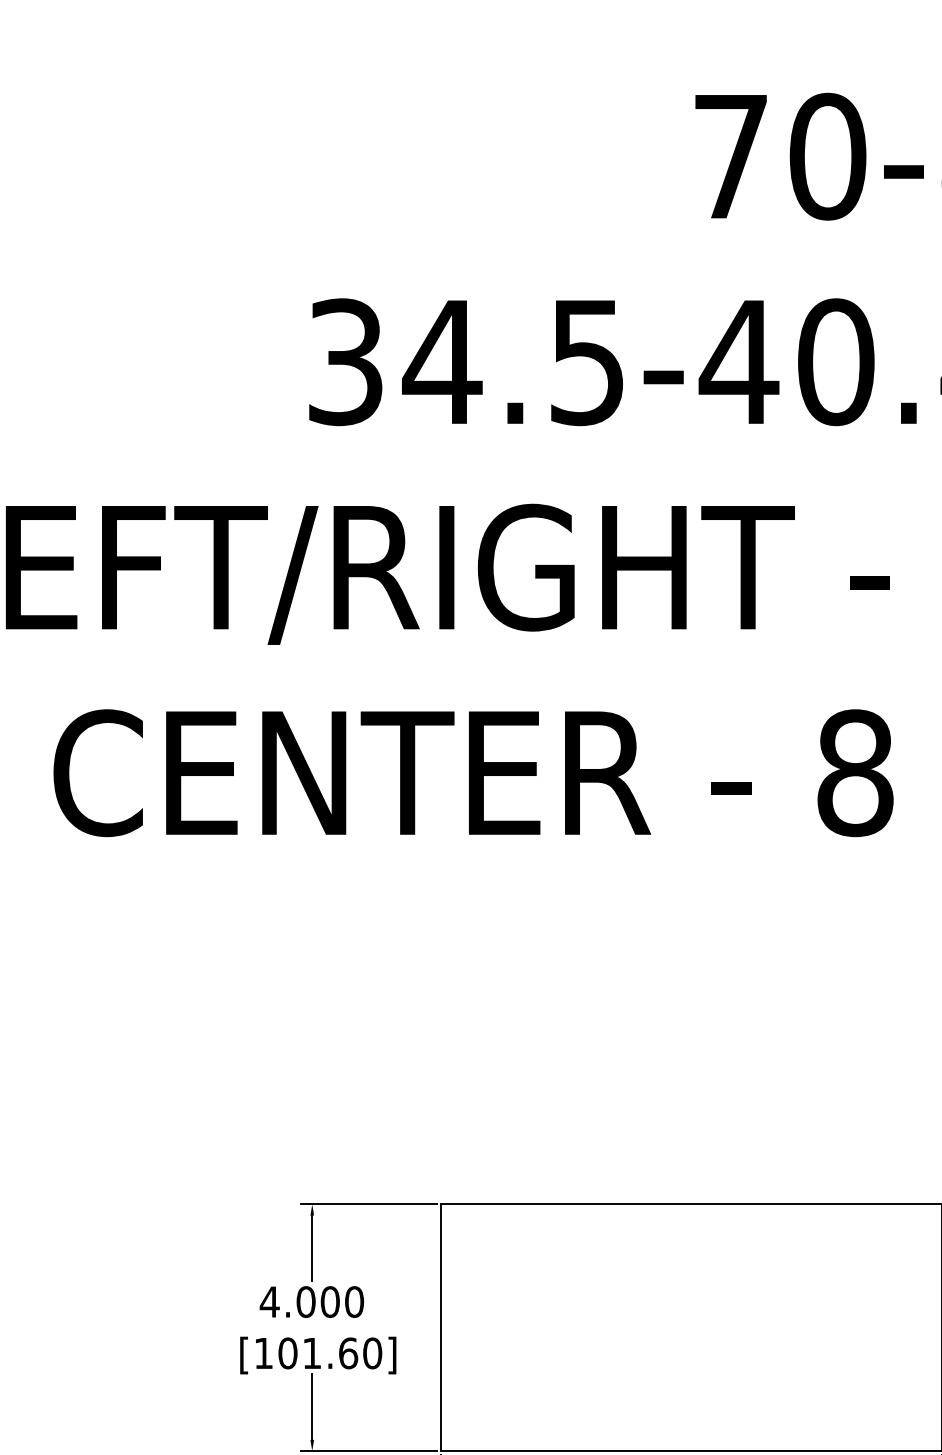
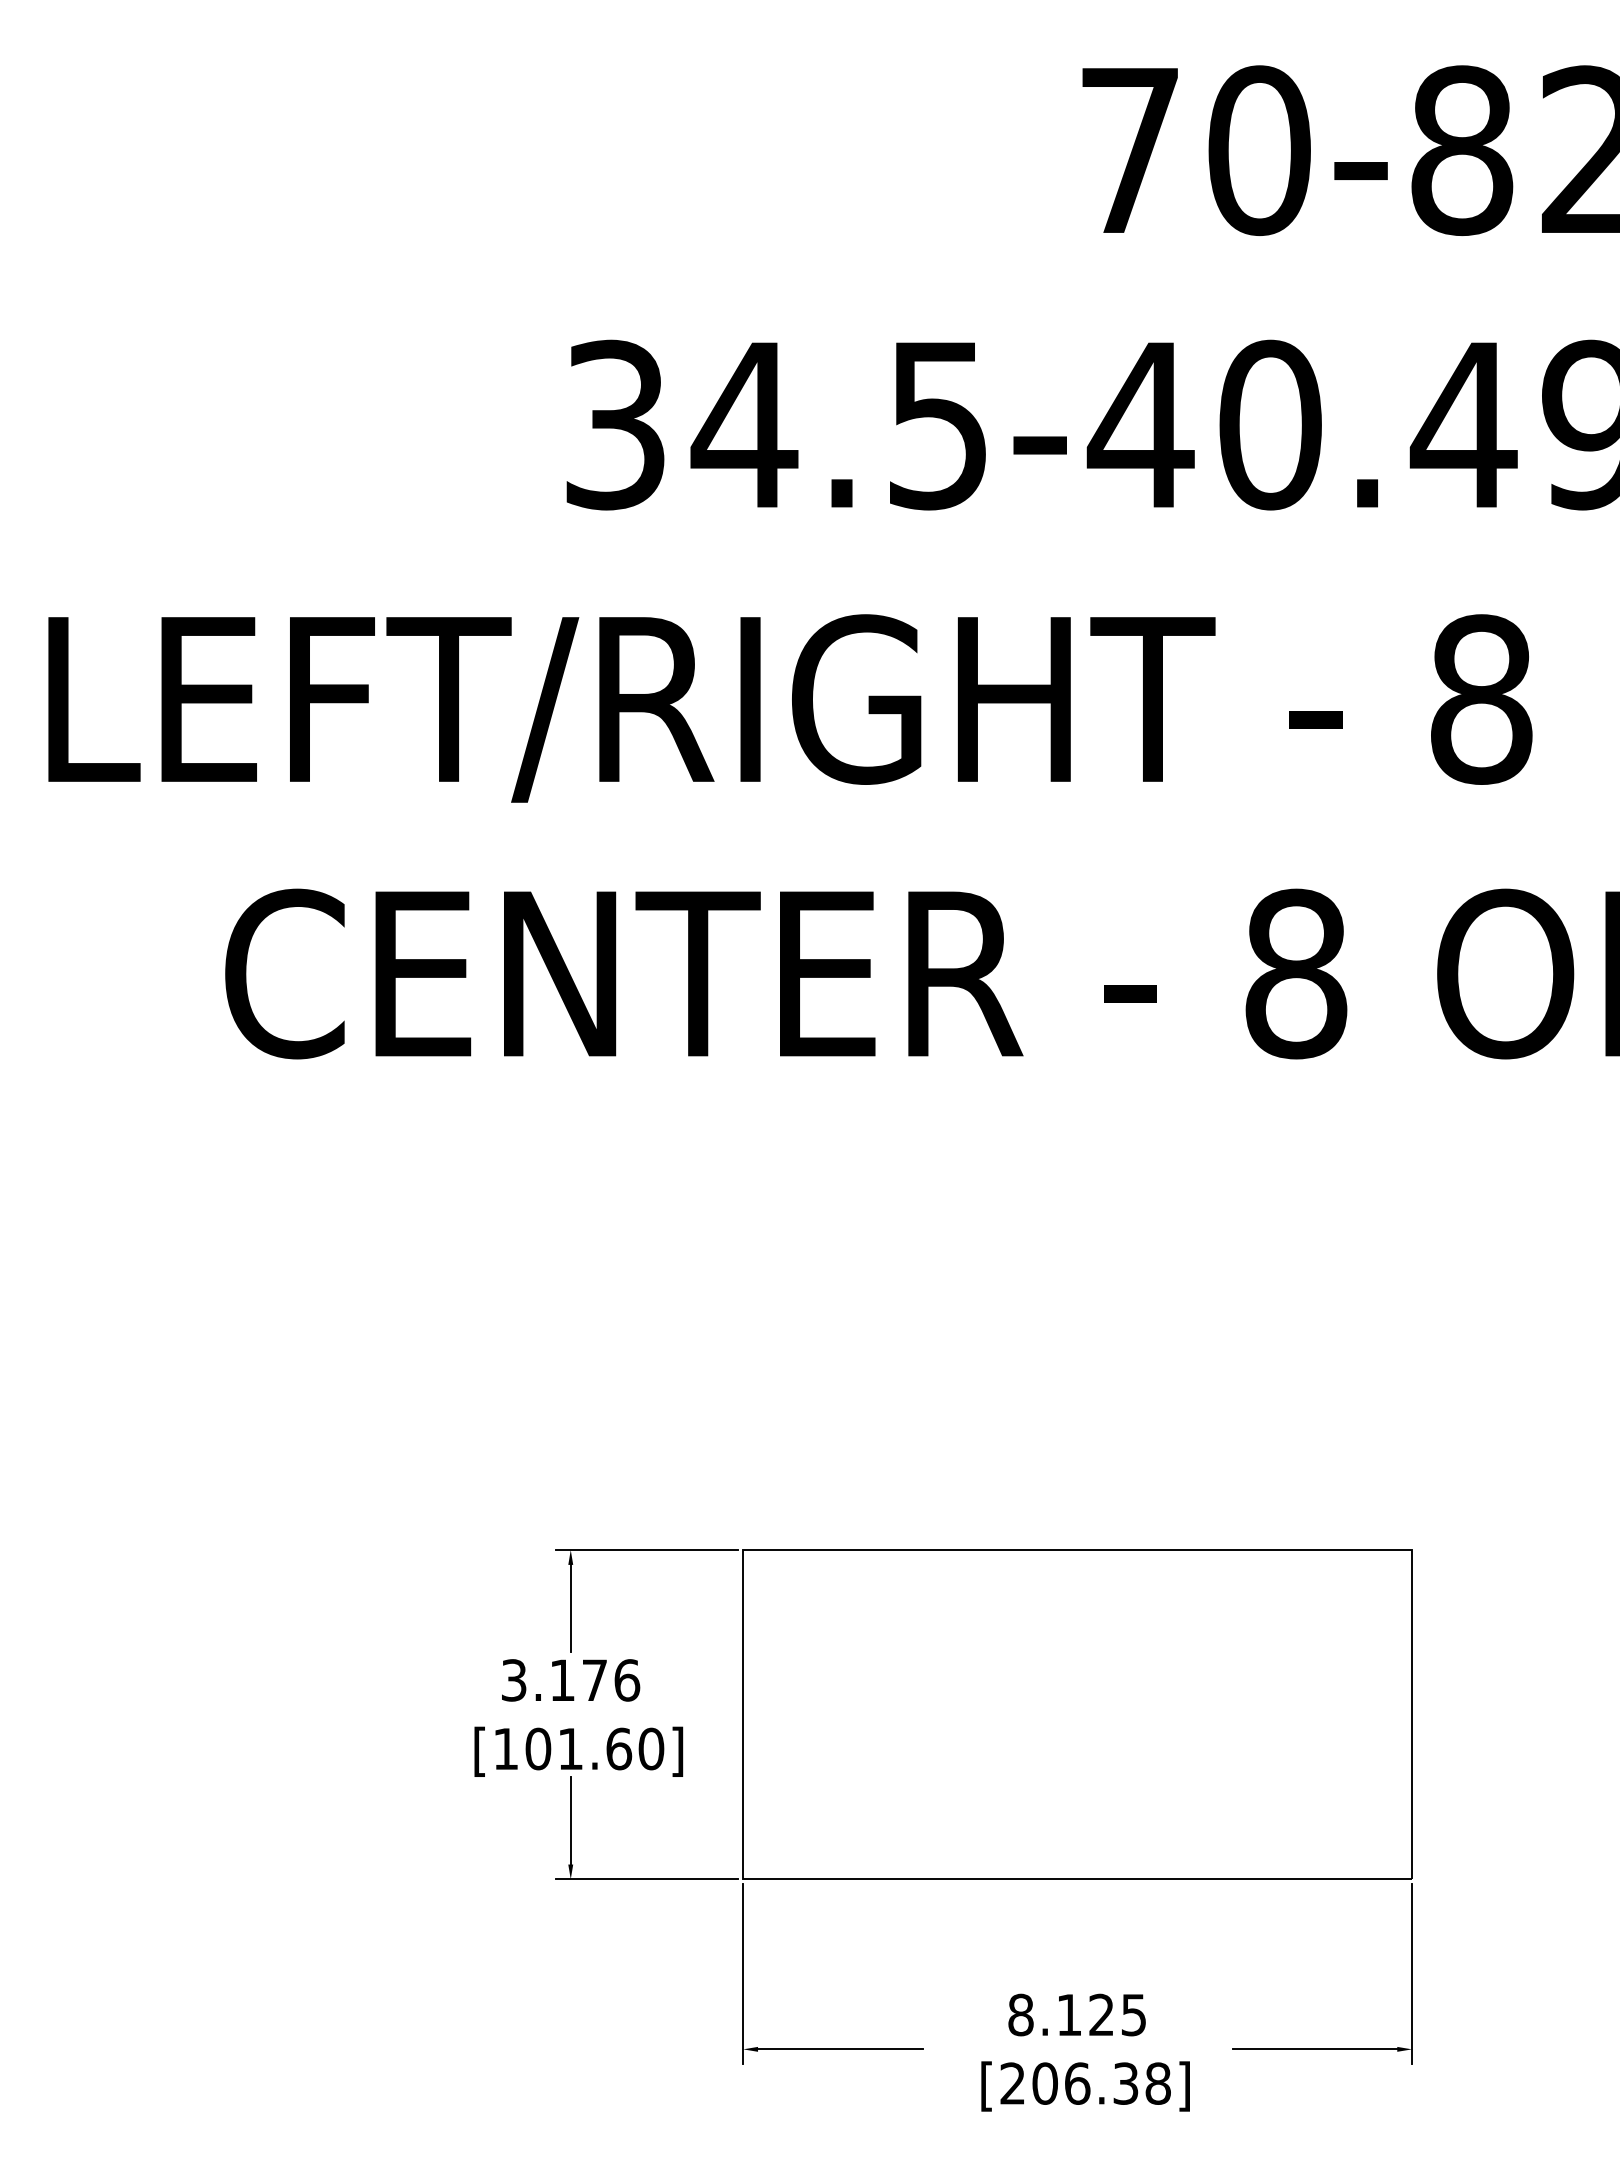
text: (312, 1302) -> (570, 1680), 4.000 -> 3.176

